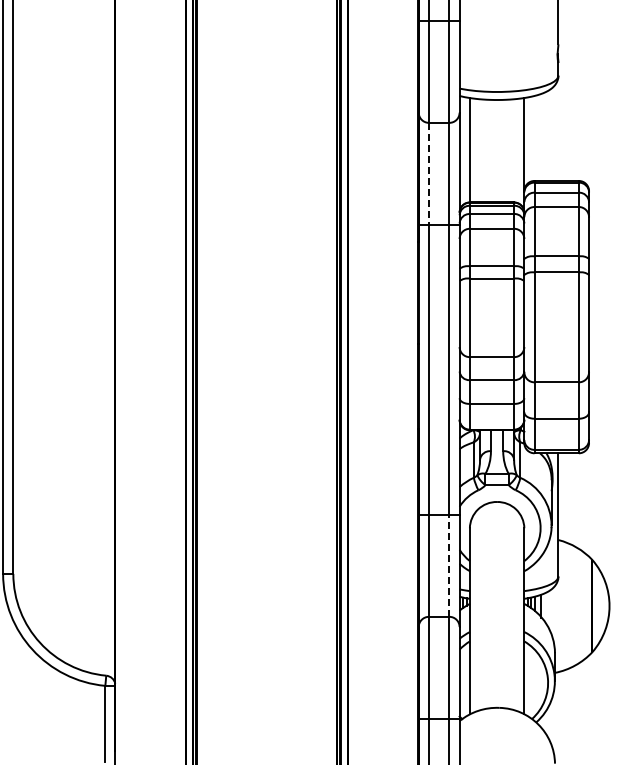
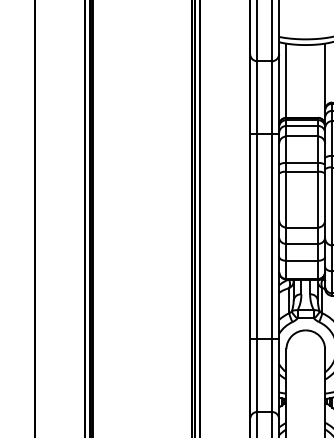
line: (428, 174) -> (257, 97), dashed -> solid
line: (449, 565) -> (271, 375), dashed -> solid

